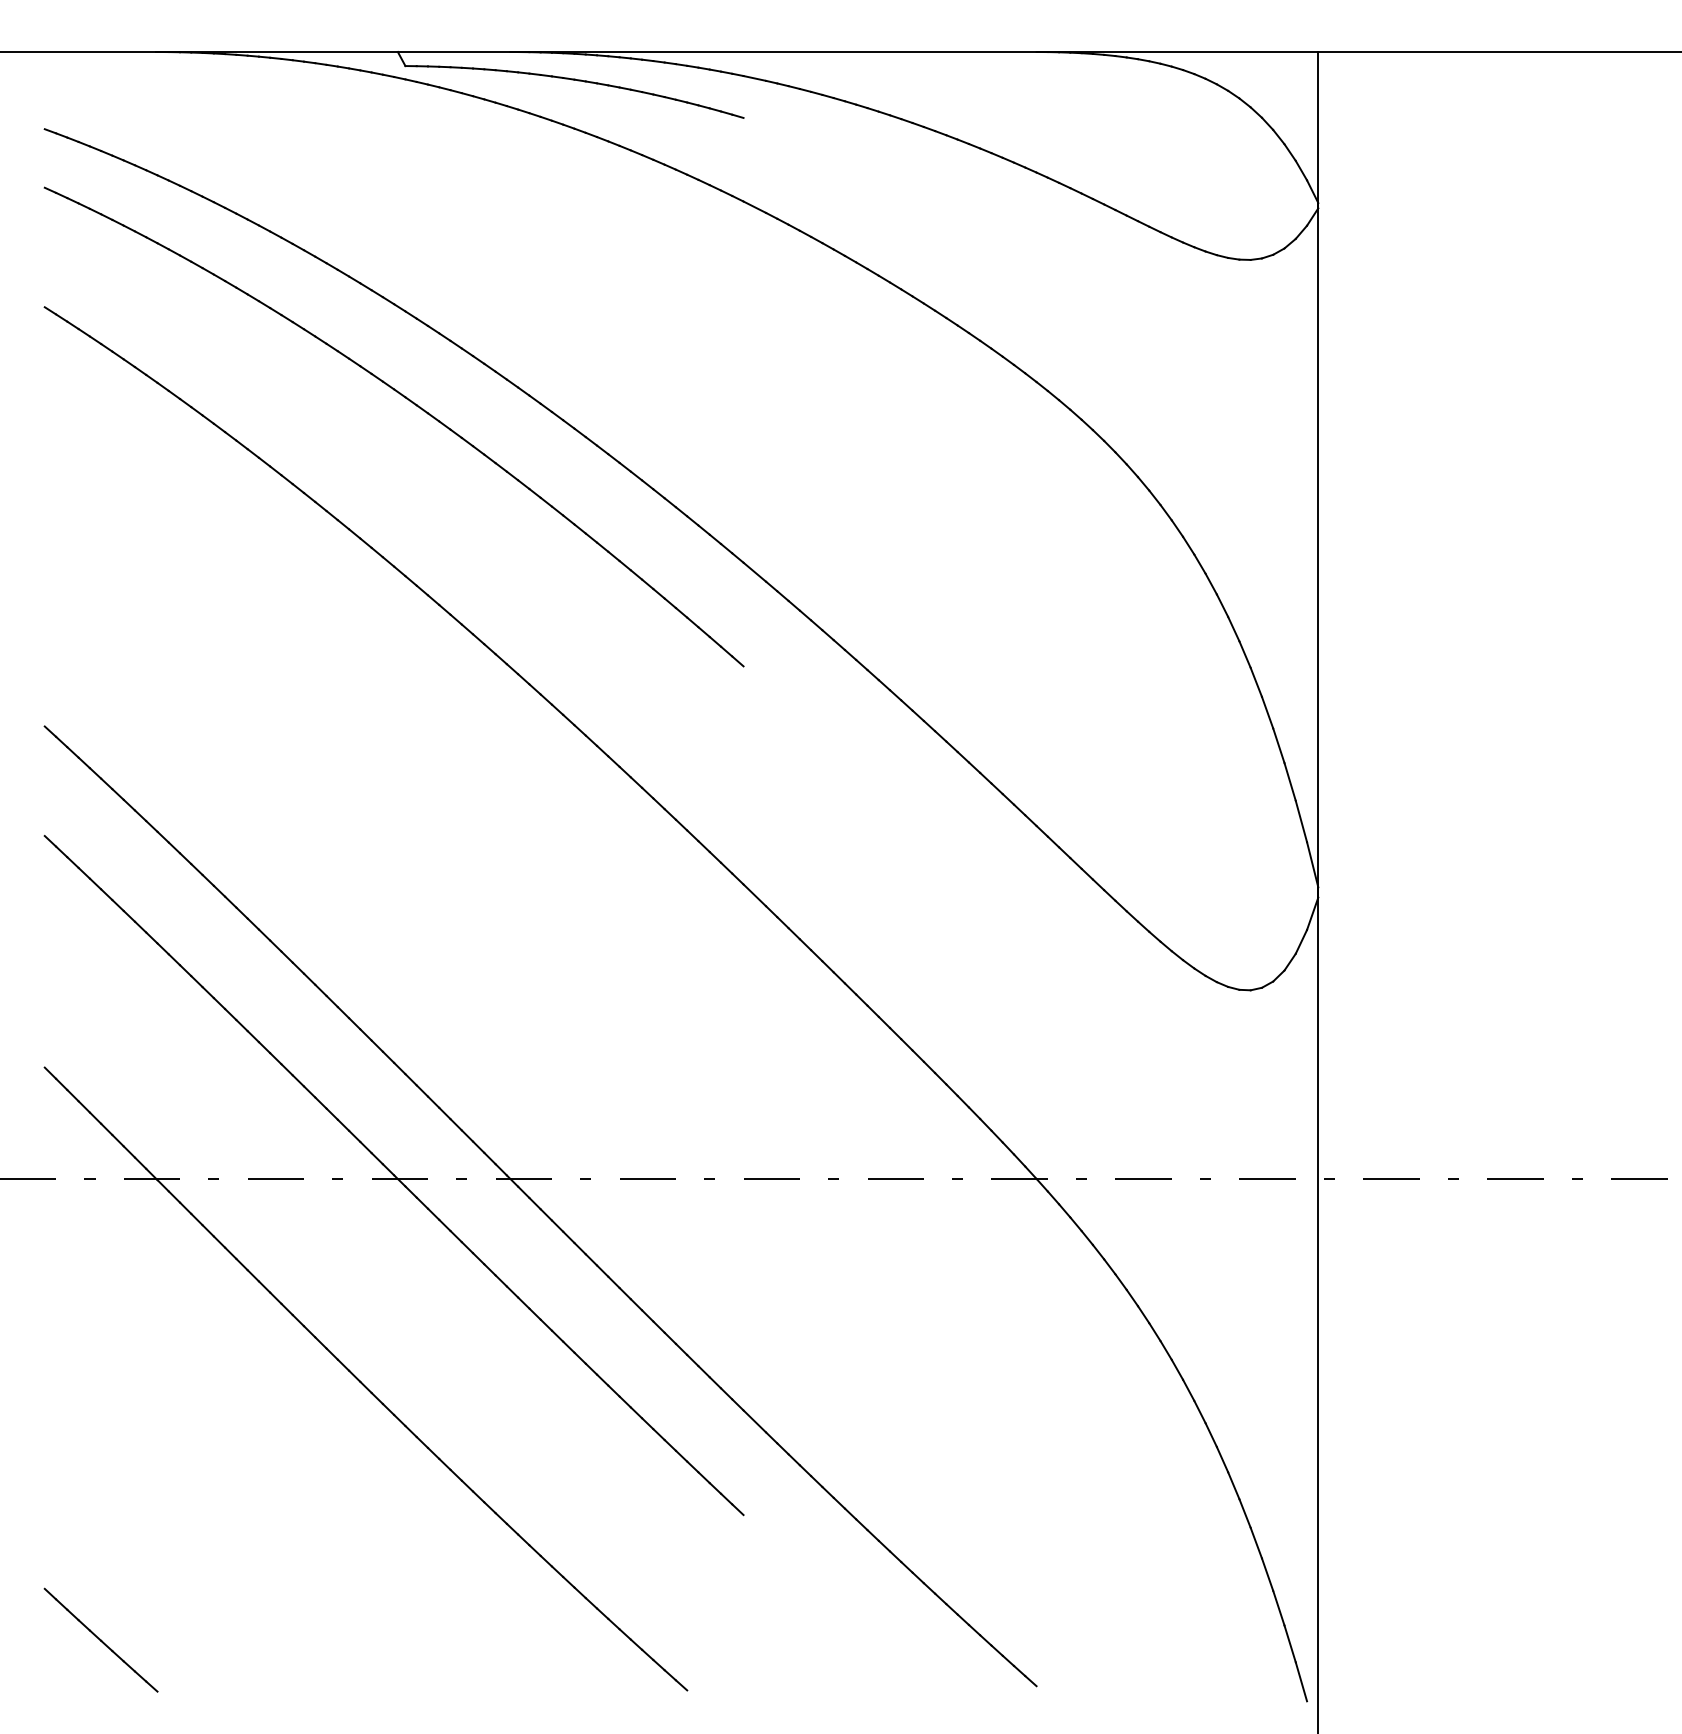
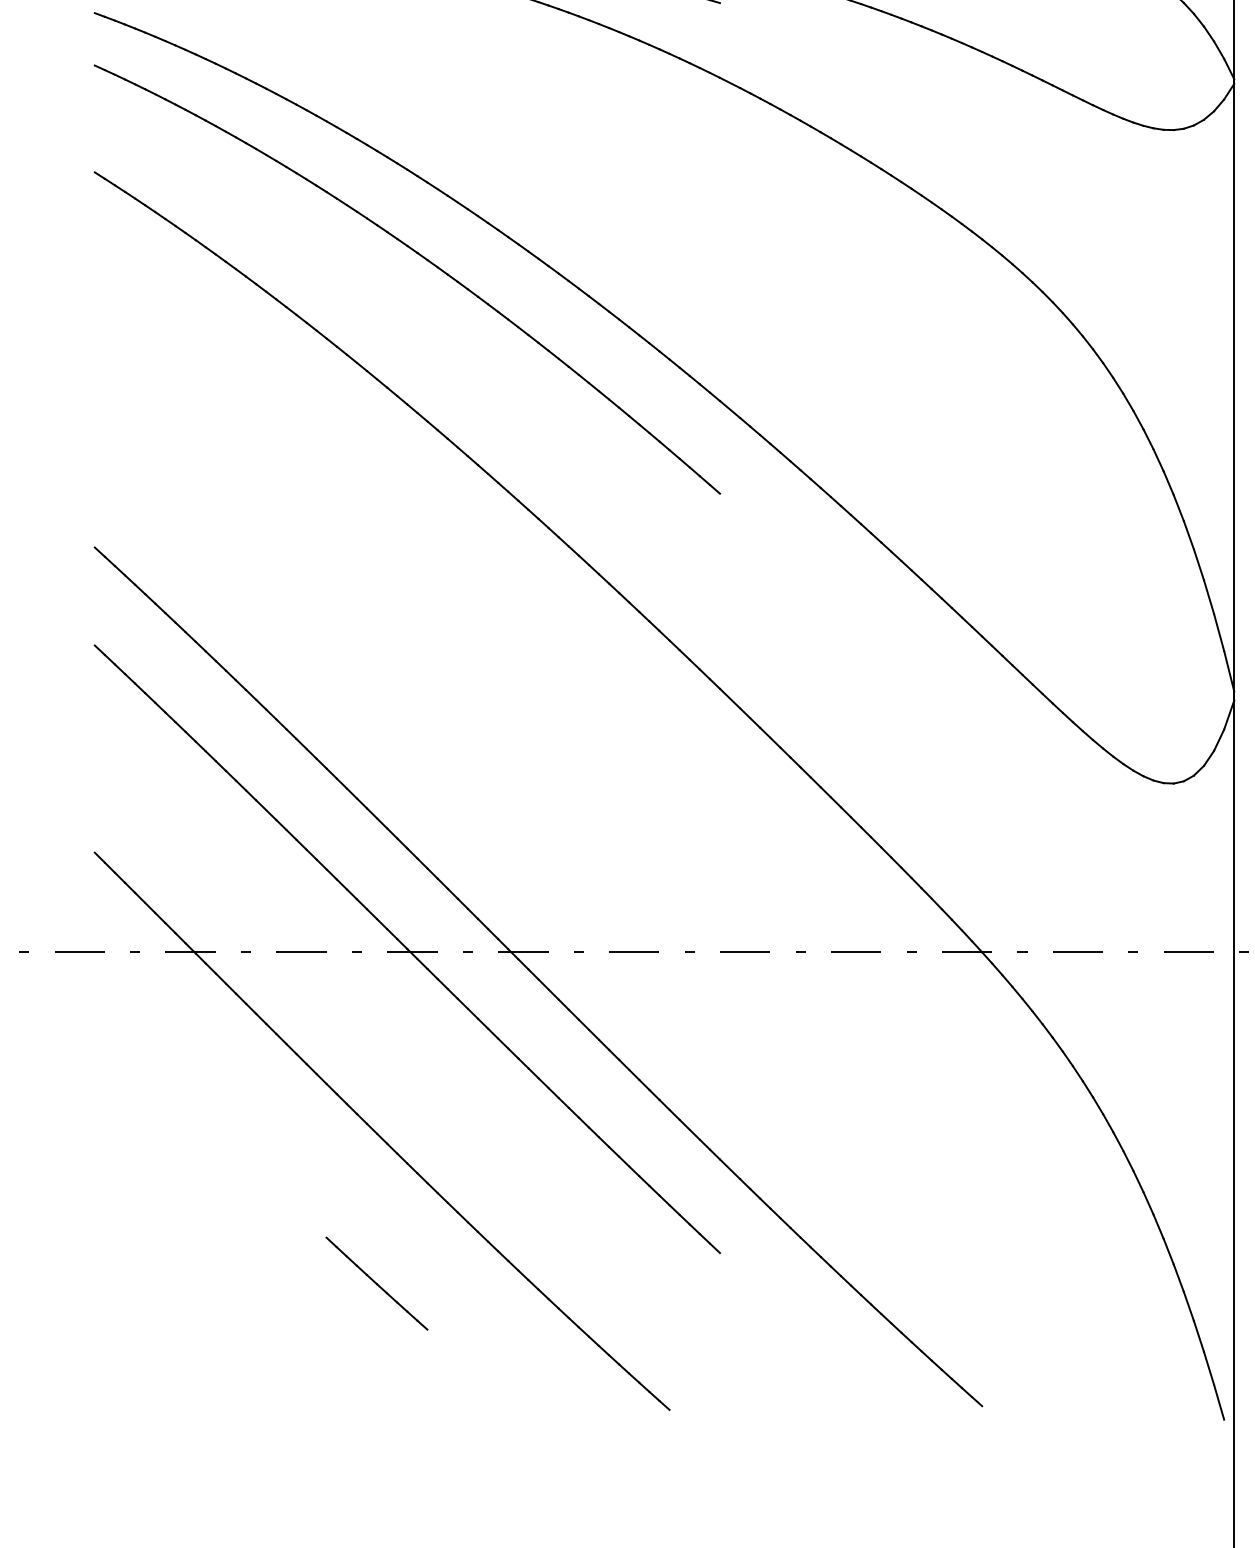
line: (100, 1639) -> (376, 1282), moved

